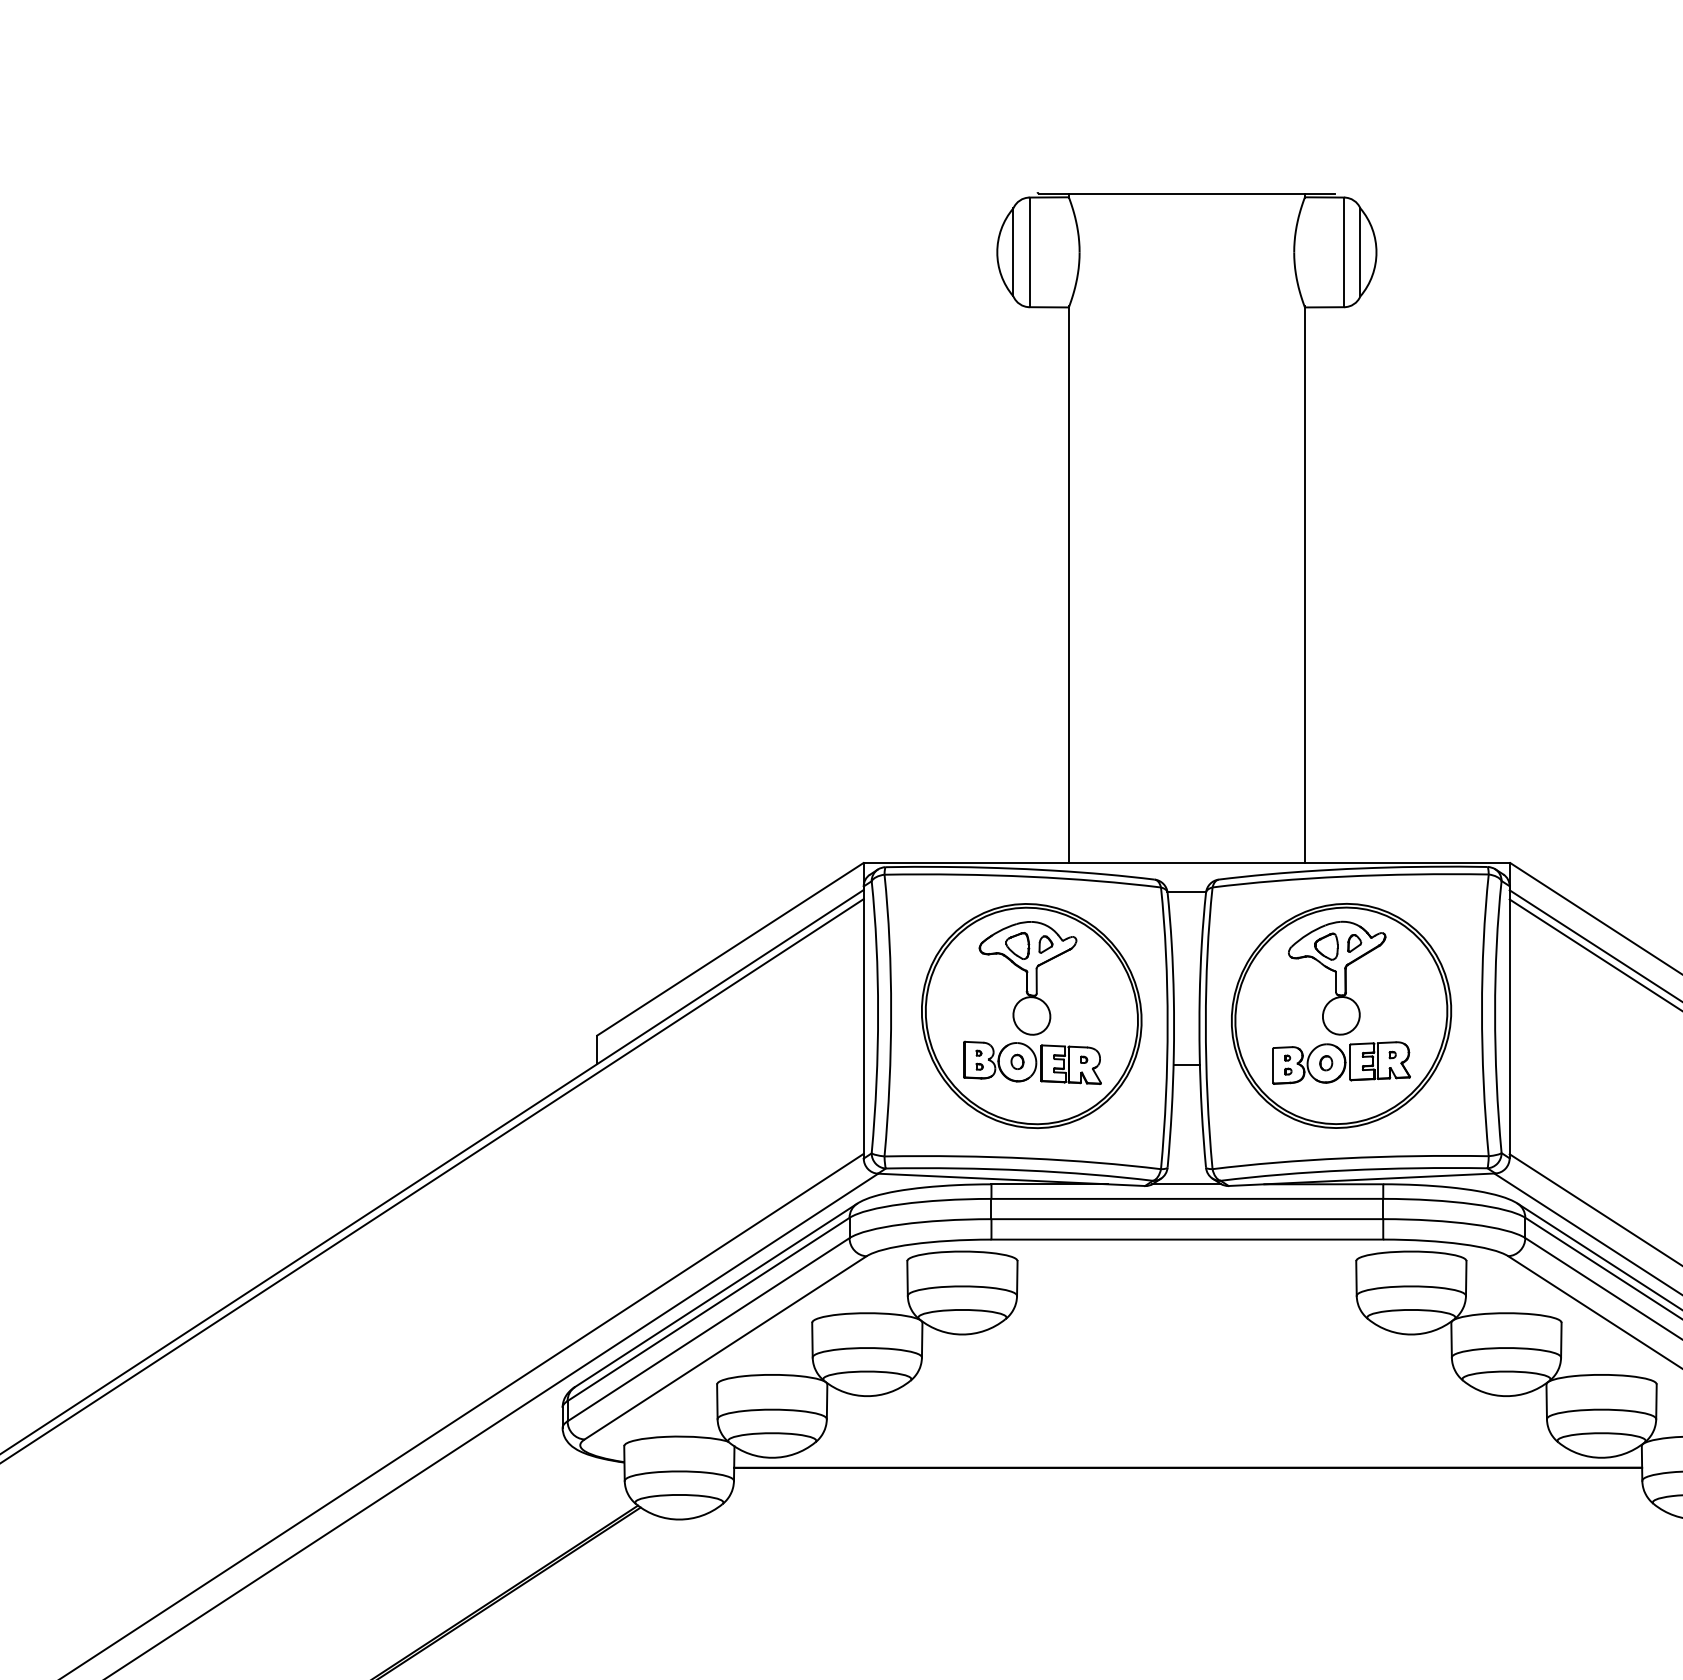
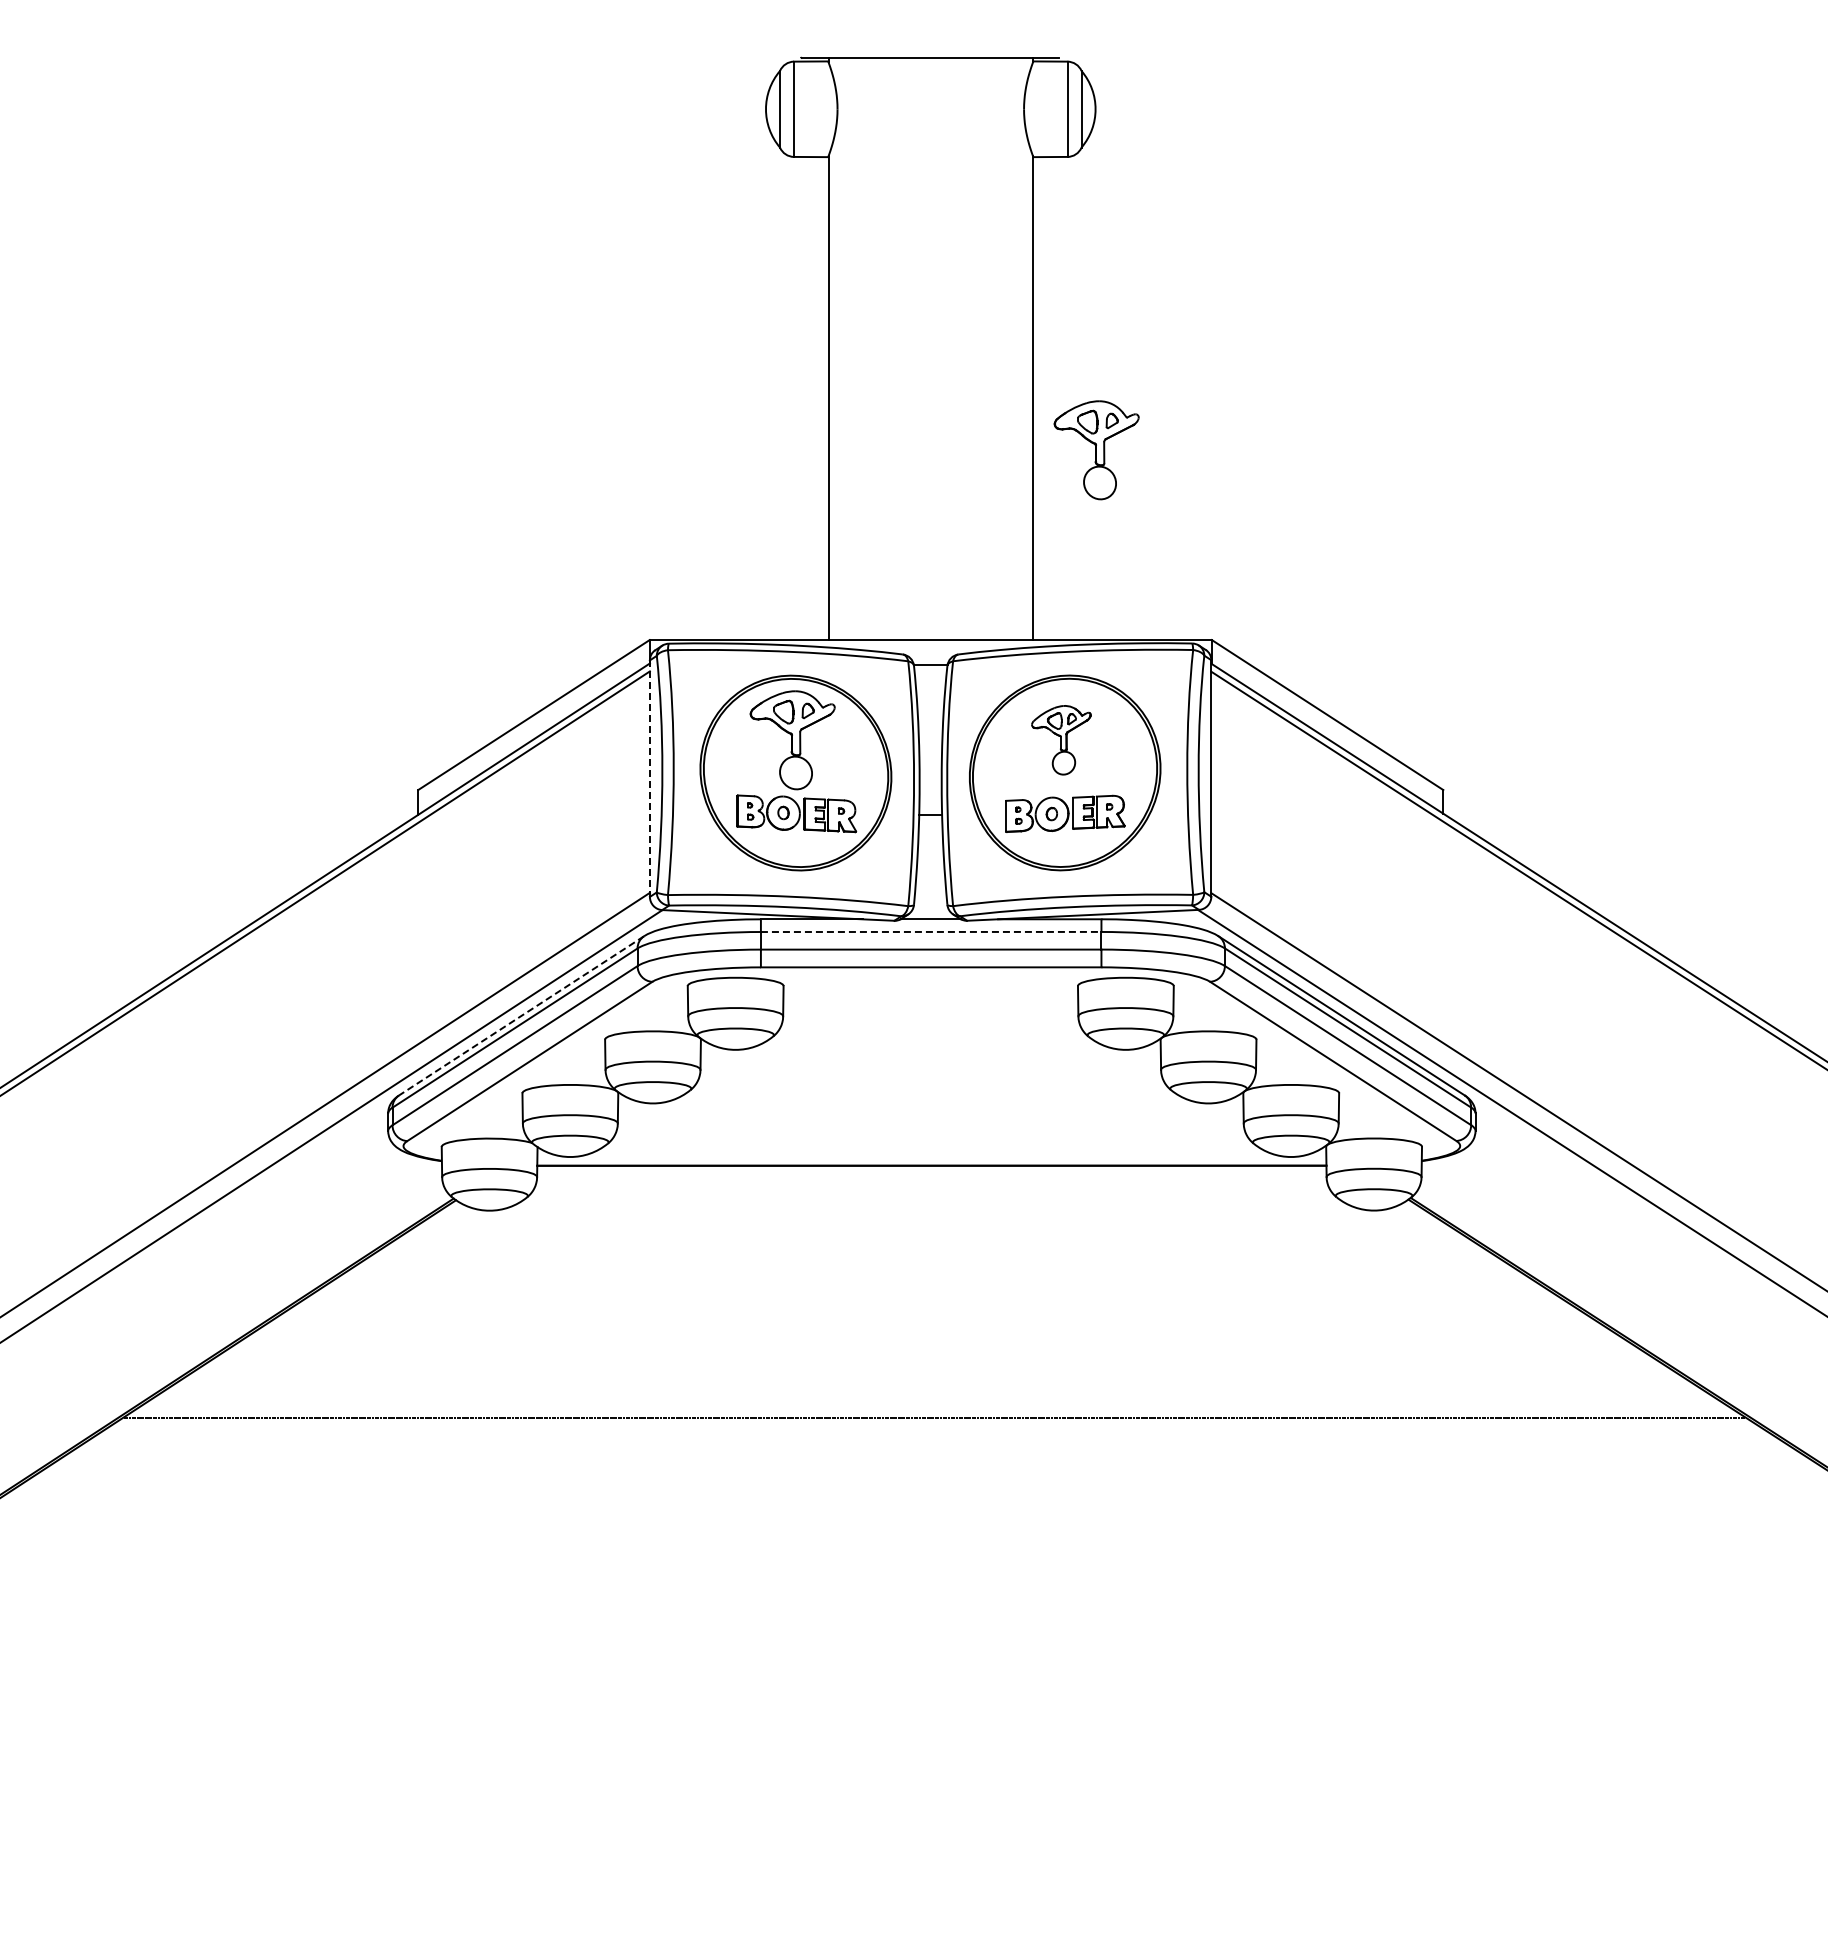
part: (1377, 644) -> (1096, 450), added
part: (1337, 978) -> (1061, 740), size x0.7
line: (863, 1023) -> (649, 779), solid -> dashed
line: (1187, 1198) -> (931, 931), solid -> dashed
line: (716, 1296) -> (521, 1016), solid -> dashed

